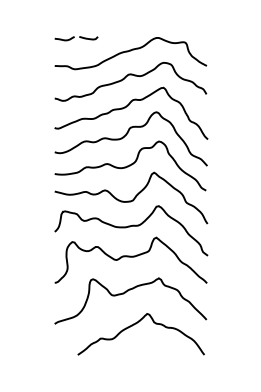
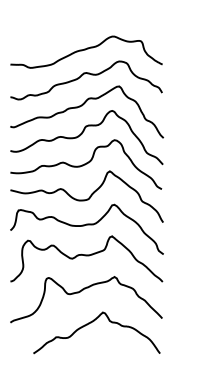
part: (76, 38) -> (32, 37), removed

